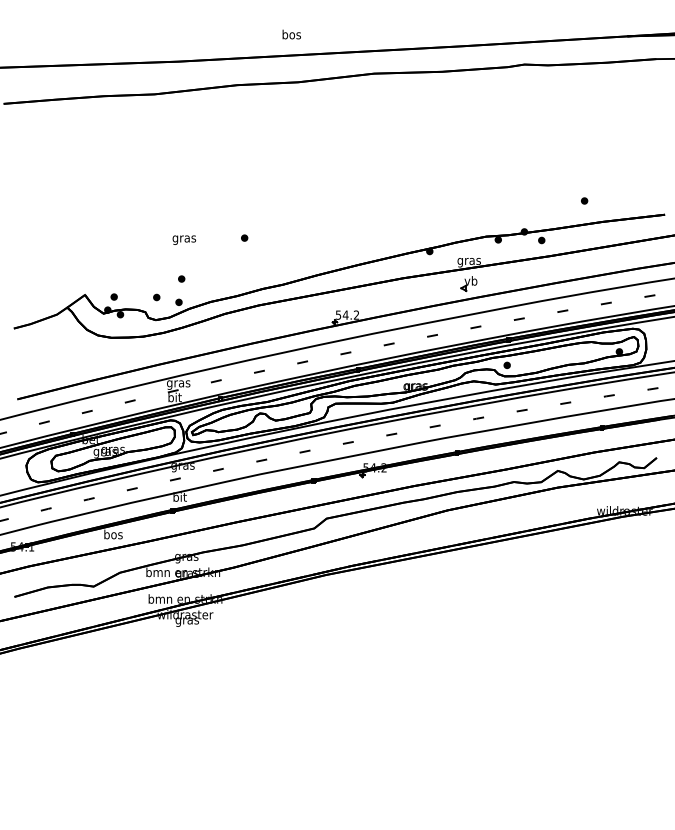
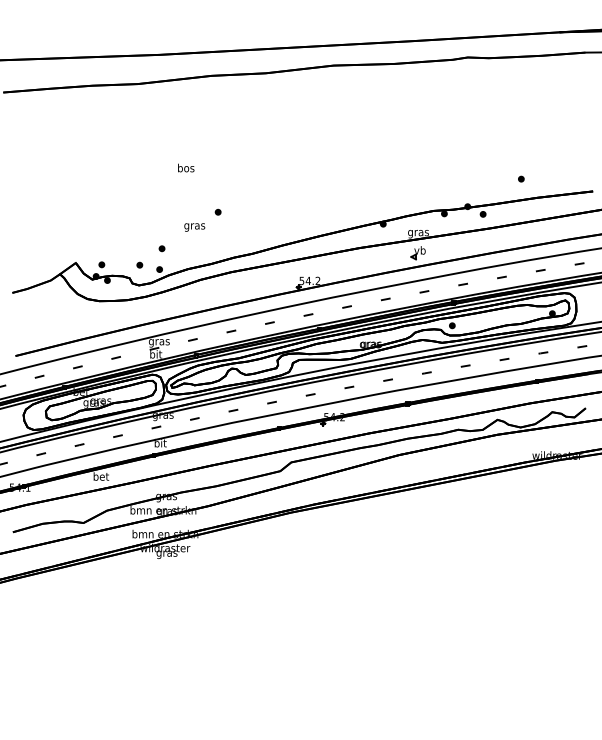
text: (291, 34) -> (185, 168), moved
text: (184, 239) -> (194, 226), moved
text: (113, 534) -> (101, 476), bos -> bet

